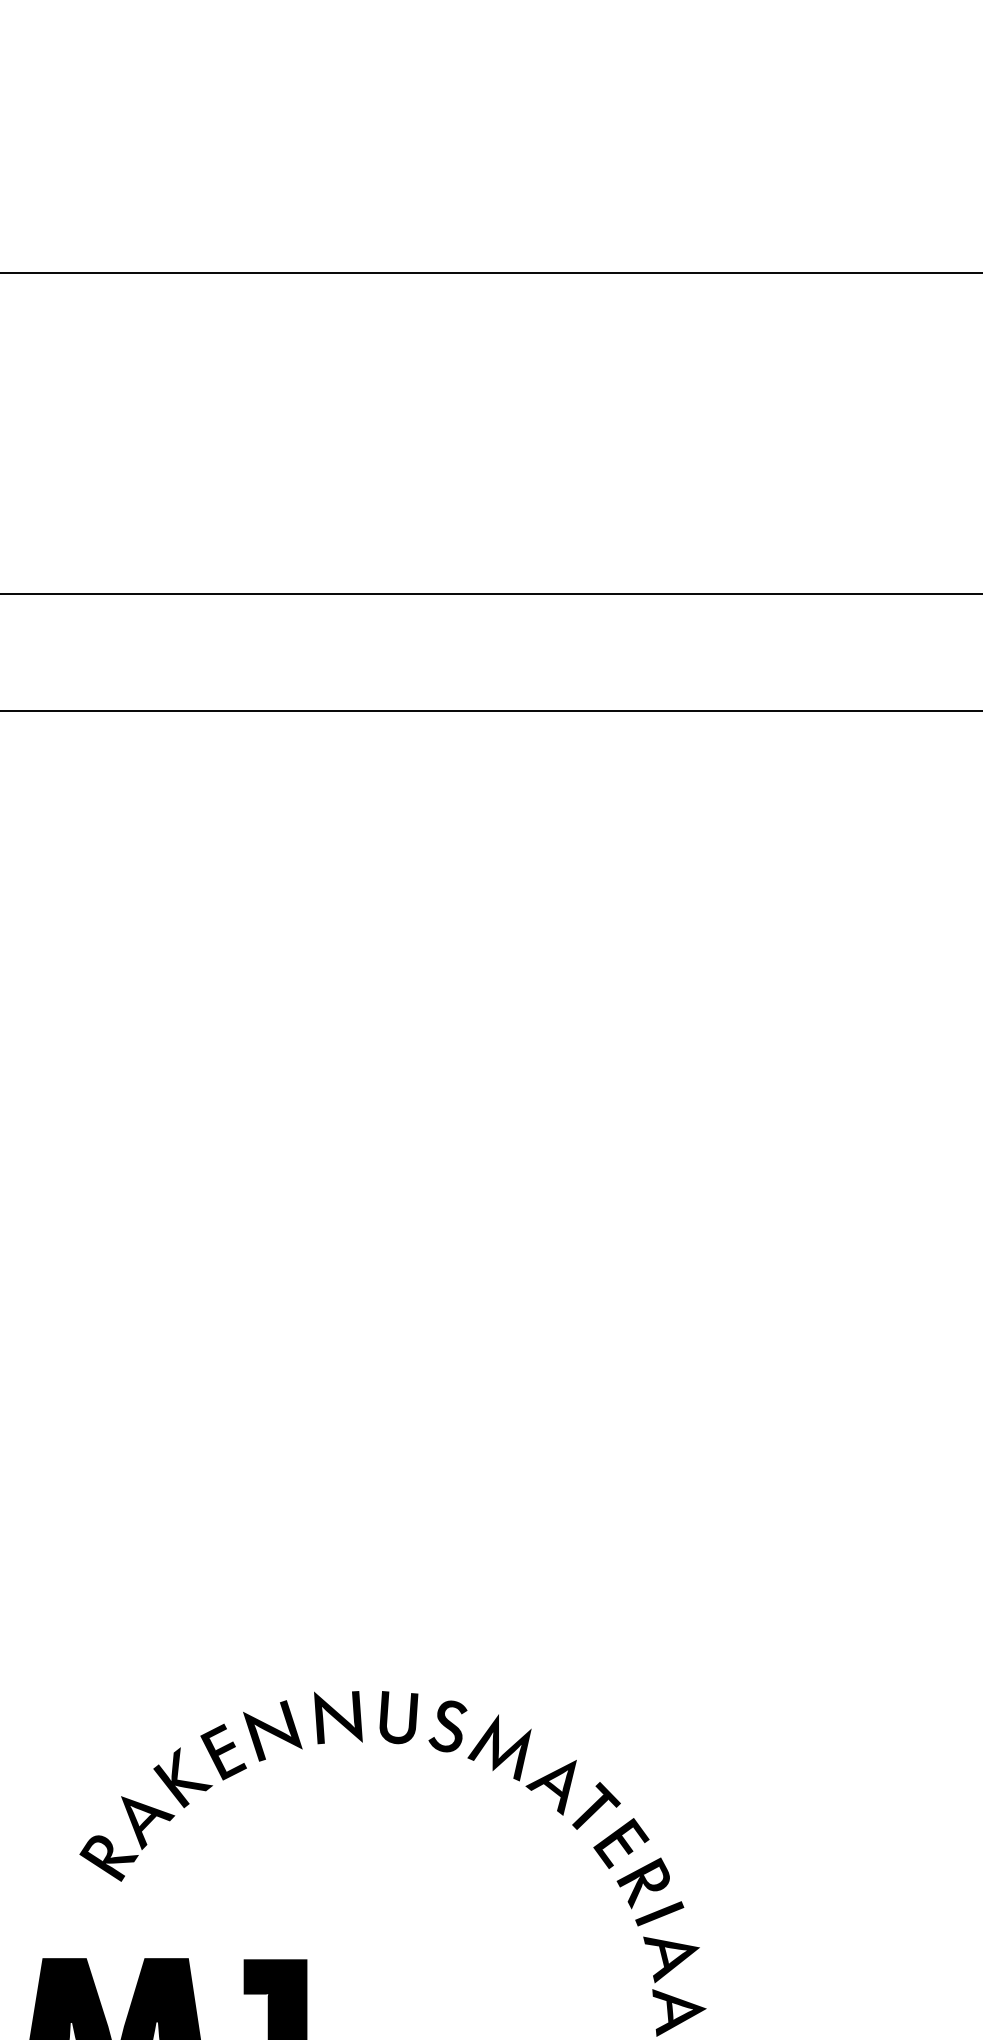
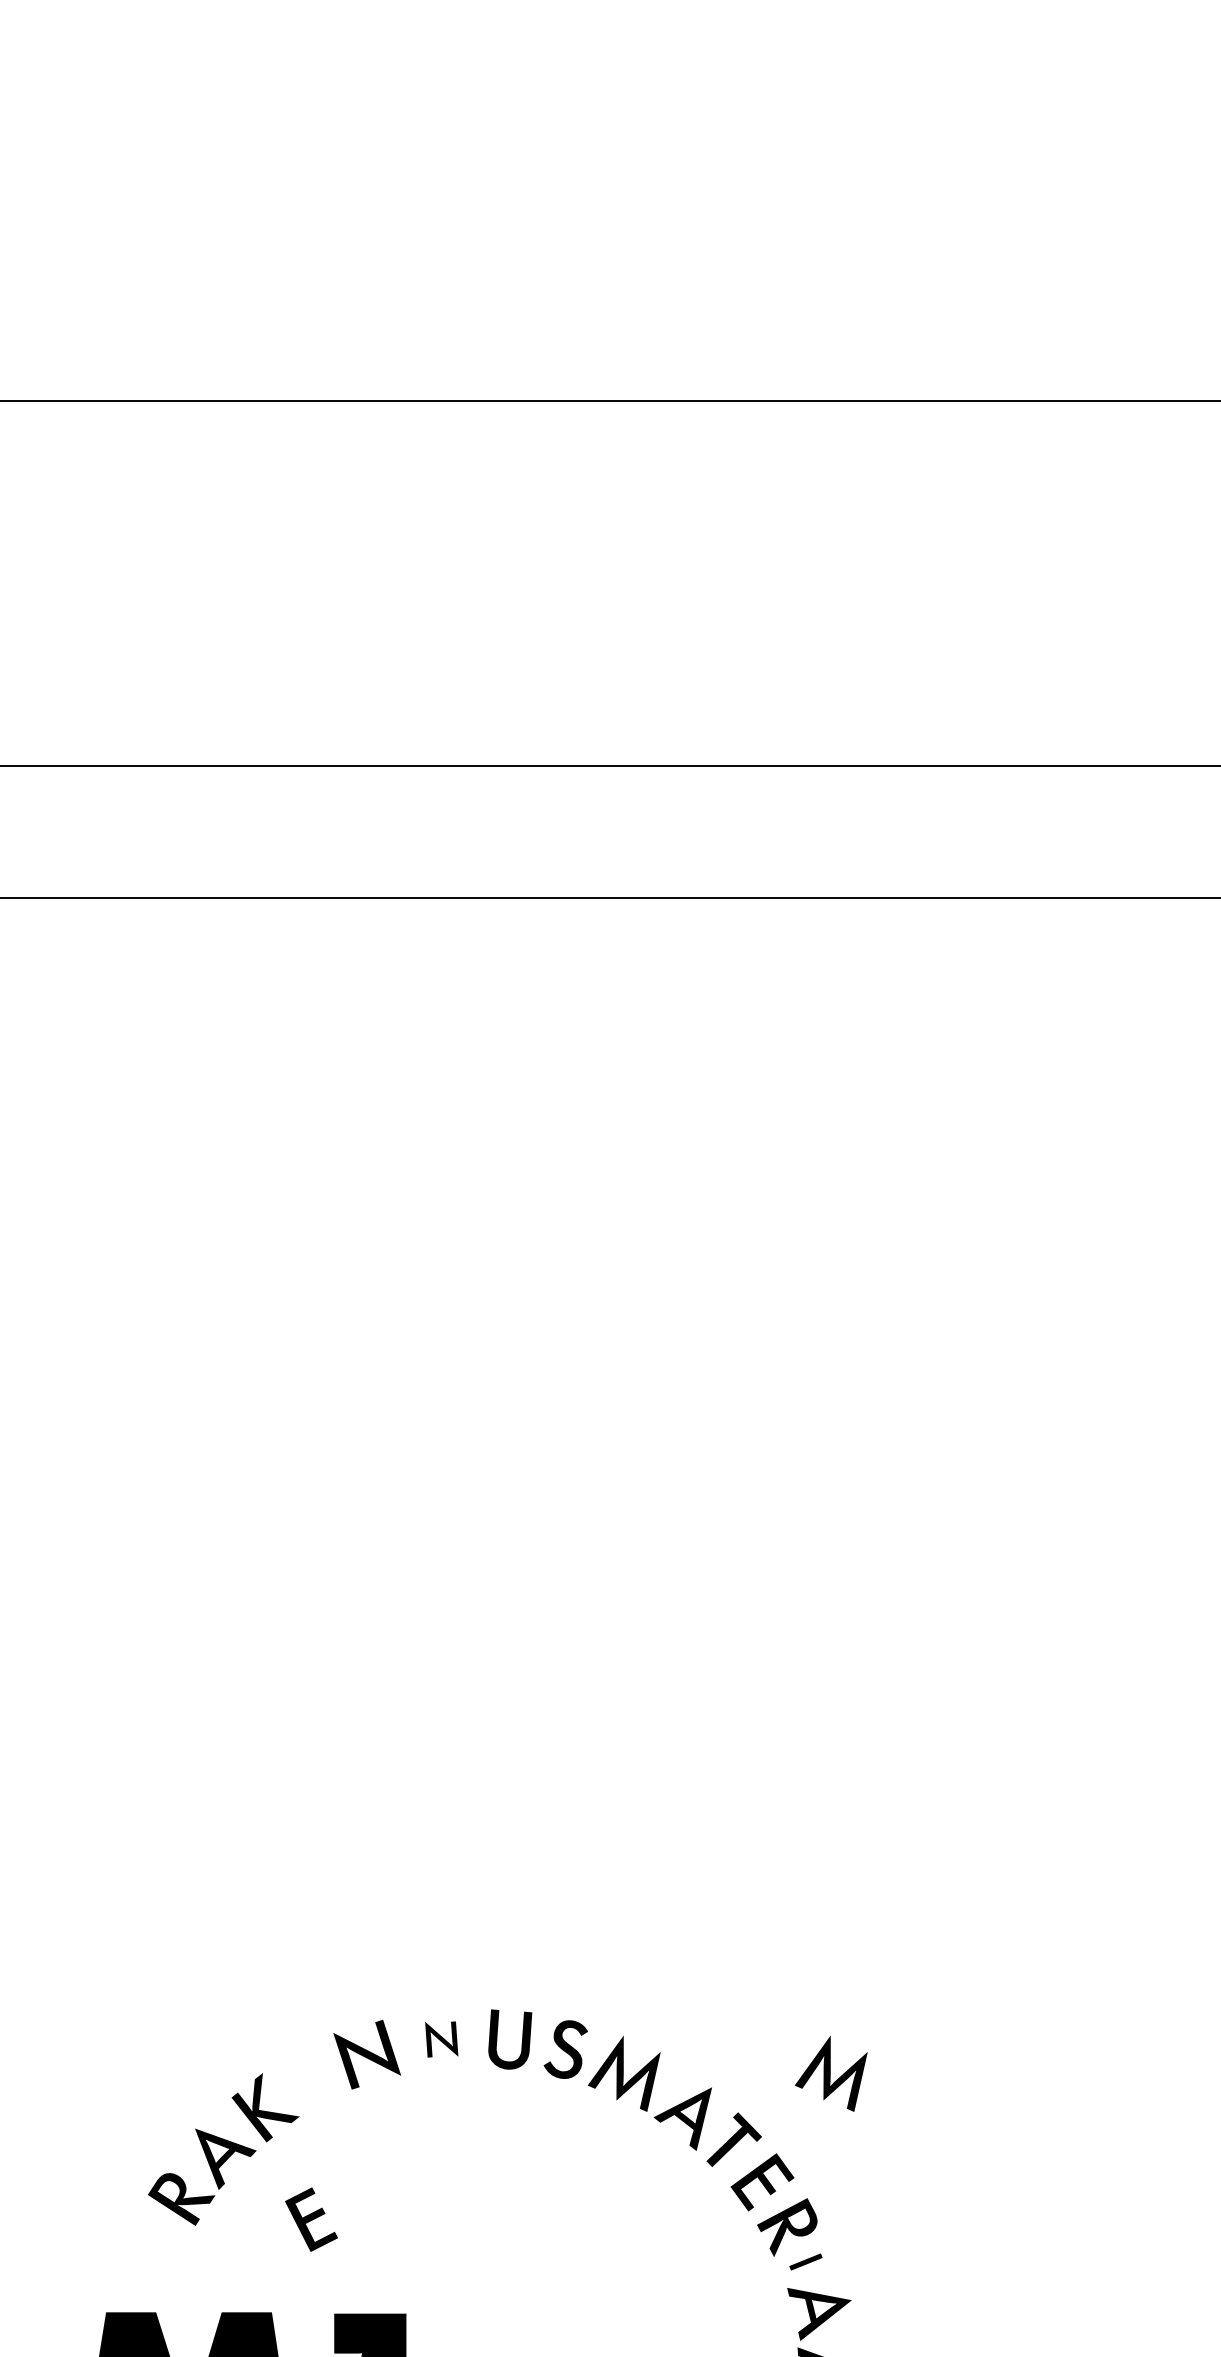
part: (338, 1717) -> (441, 2039), size x0.6
part: (682, 1747) -> (831, 2073), added
part: (223, 1751) -> (311, 2219), moved
part: (659, 1913) -> (805, 2261), size x0.6

